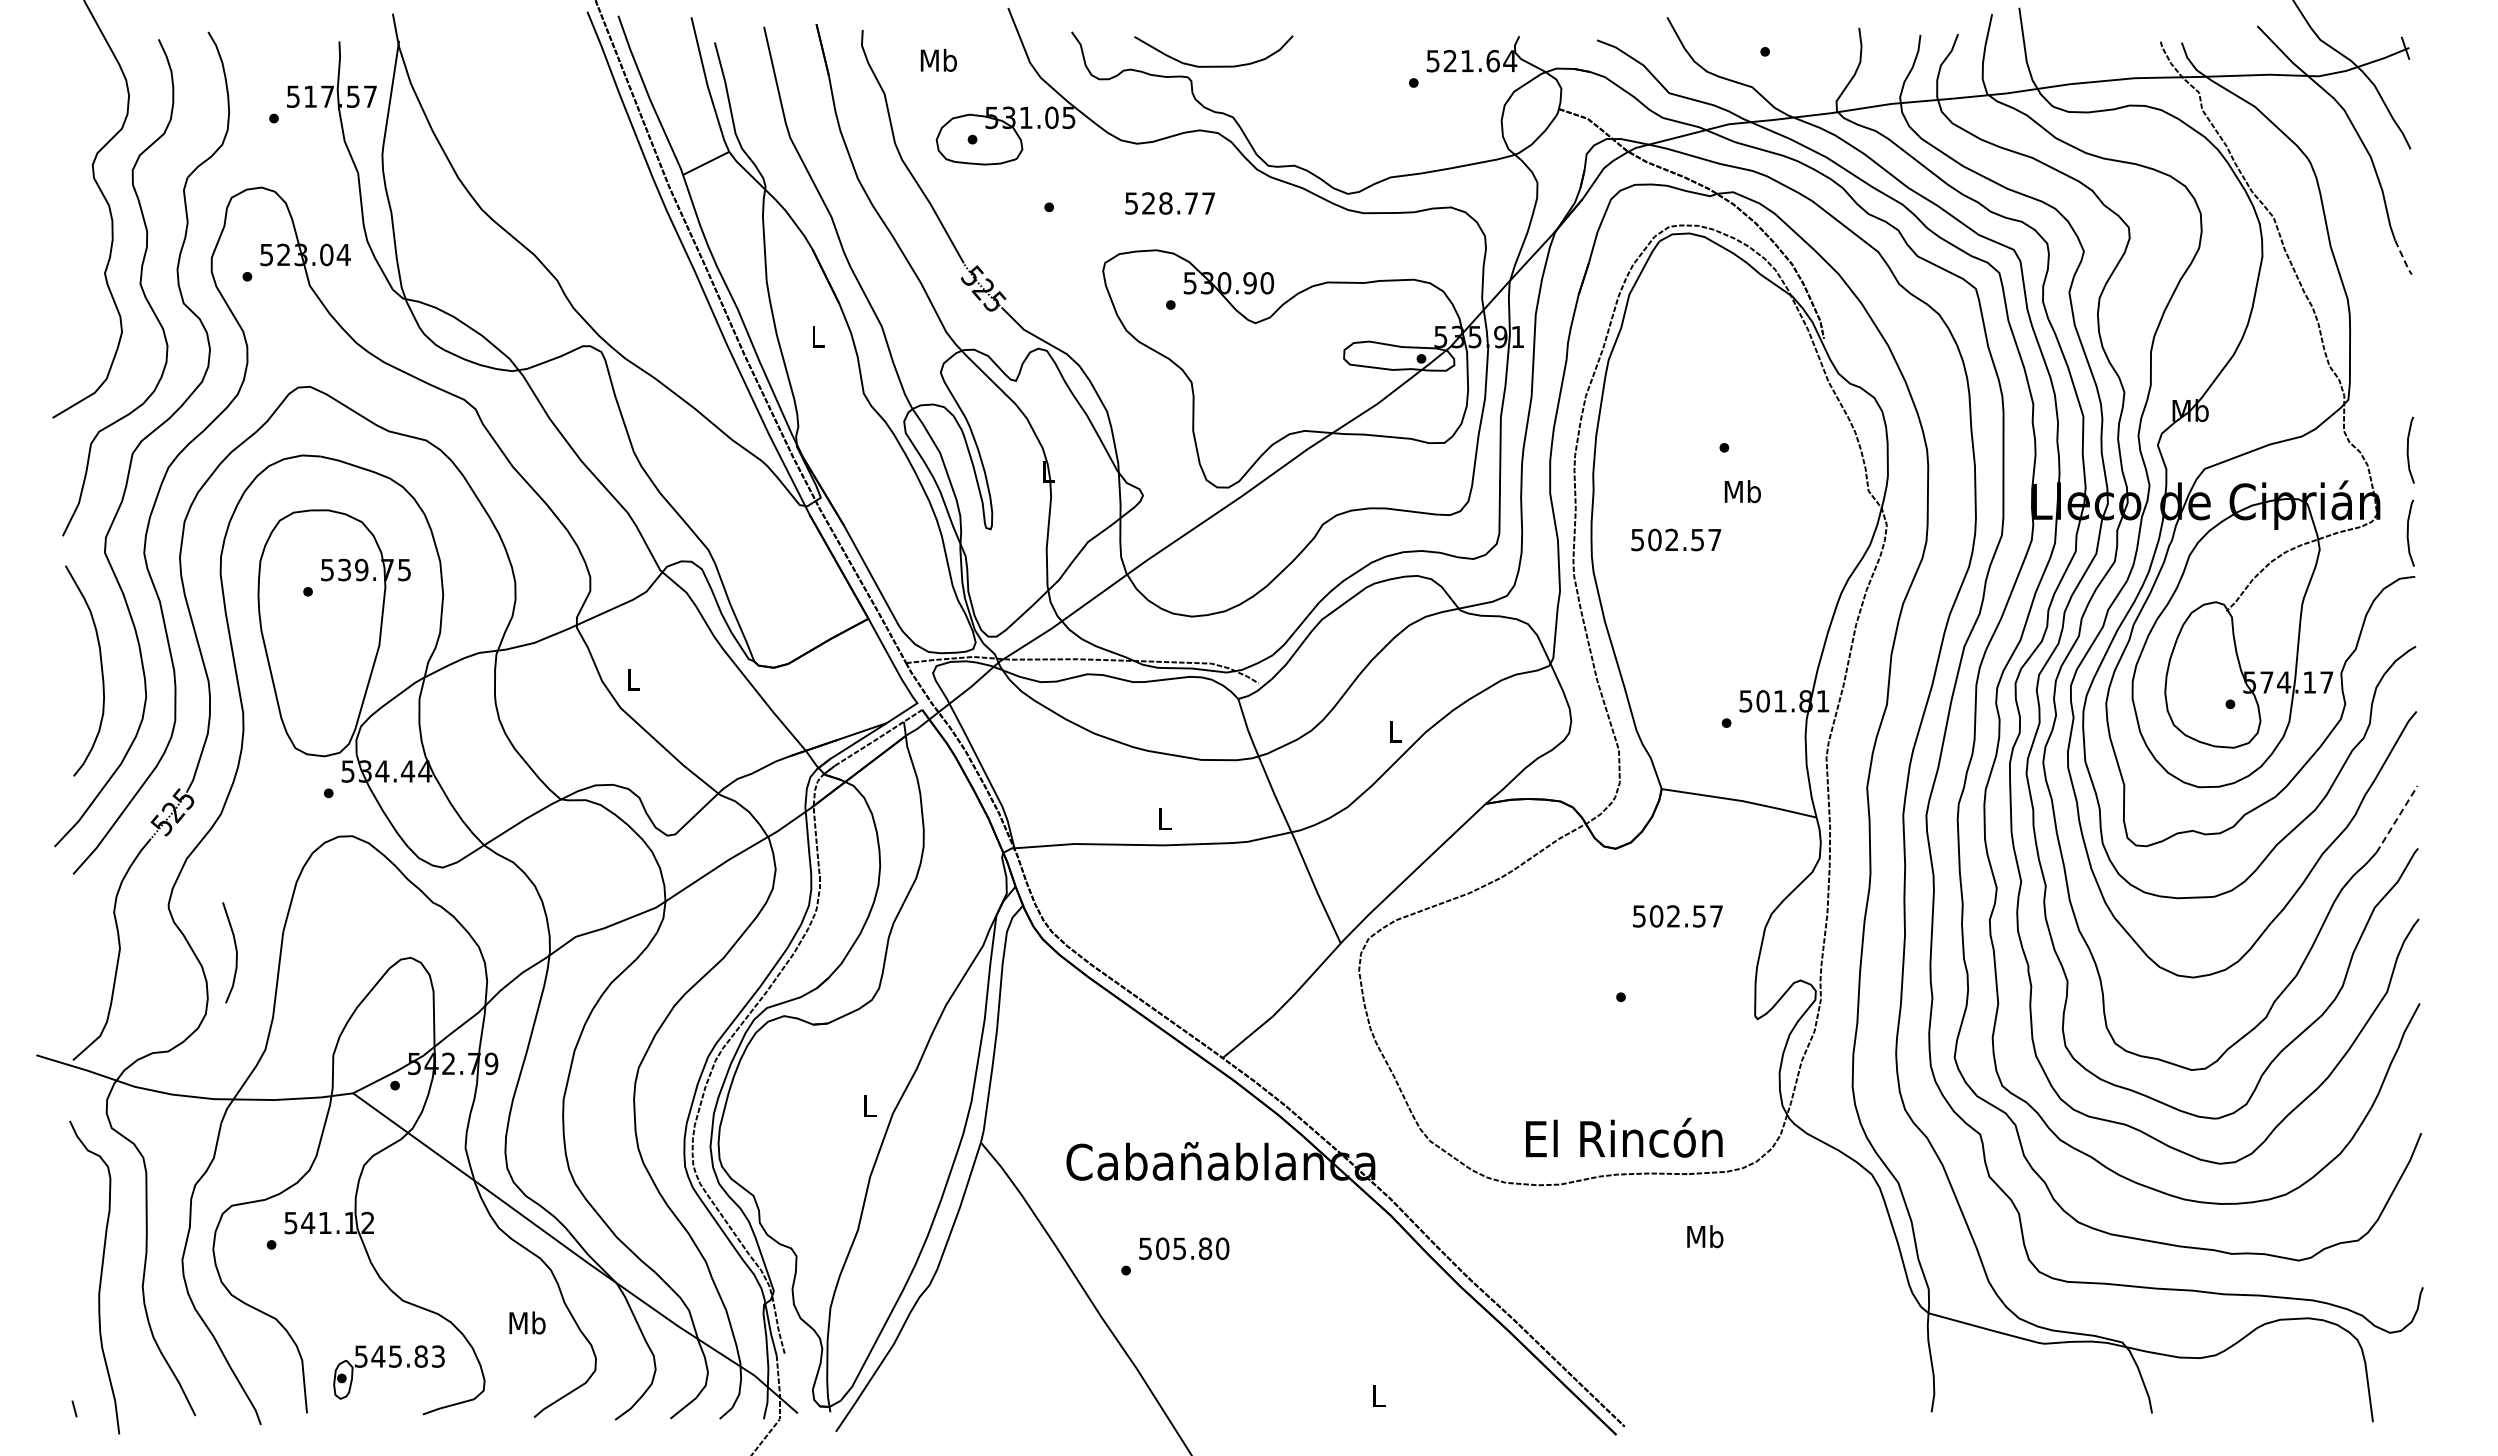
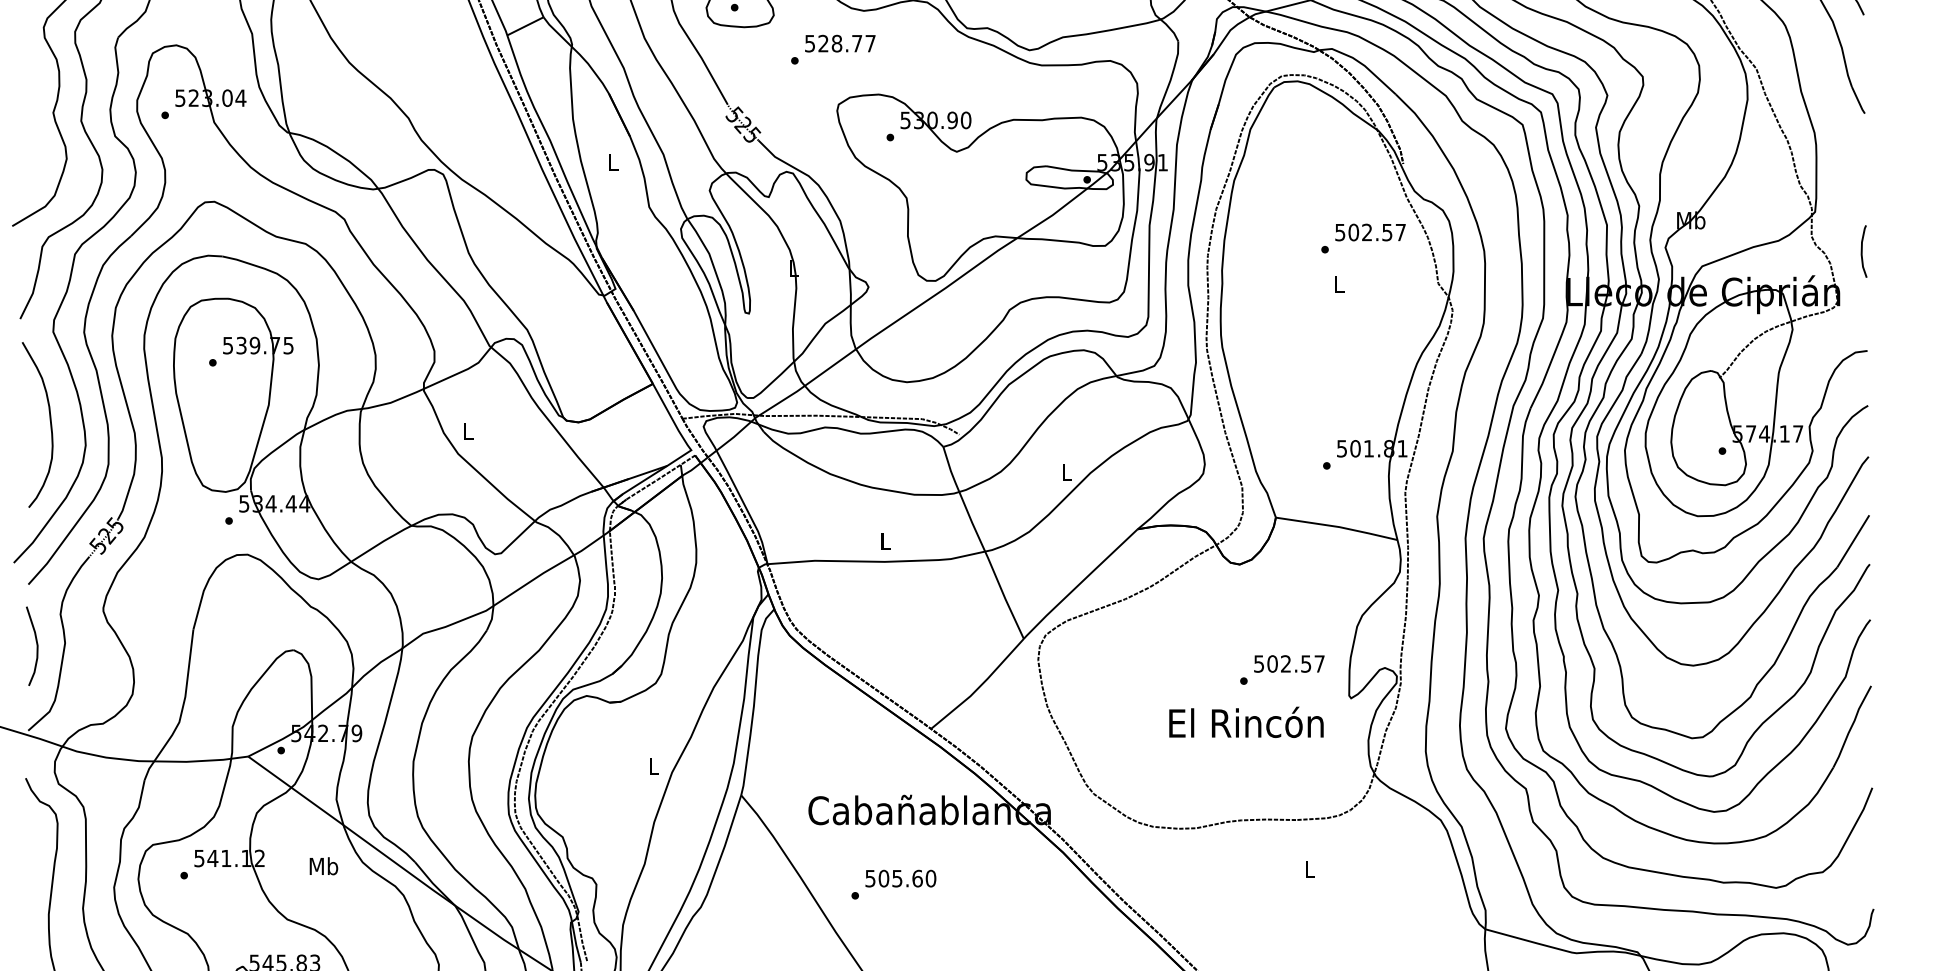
text: (1169, 203) -> (839, 43), moved
line: (2403, 258) -> (1858, 101), dashed -> solid
text: (1742, 491) -> (1339, 283), Mb -> L
curve: (2408, 532) -> (1862, 316), removed
text: (1676, 539) -> (1370, 232), moved
line: (2397, 818) -> (1853, 540), dashed -> solid
text: (1677, 916) -> (1289, 664), moved
curve: (235, 950) -> (36, 644), moved
text: (1624, 1137) -> (1246, 722), moved
text: (1705, 1236) -> (1310, 869), Mb -> L
text: (1205, 1248) -> (917, 878), 505.80 -> 505.60
text: (527, 1322) -> (323, 865), moved

